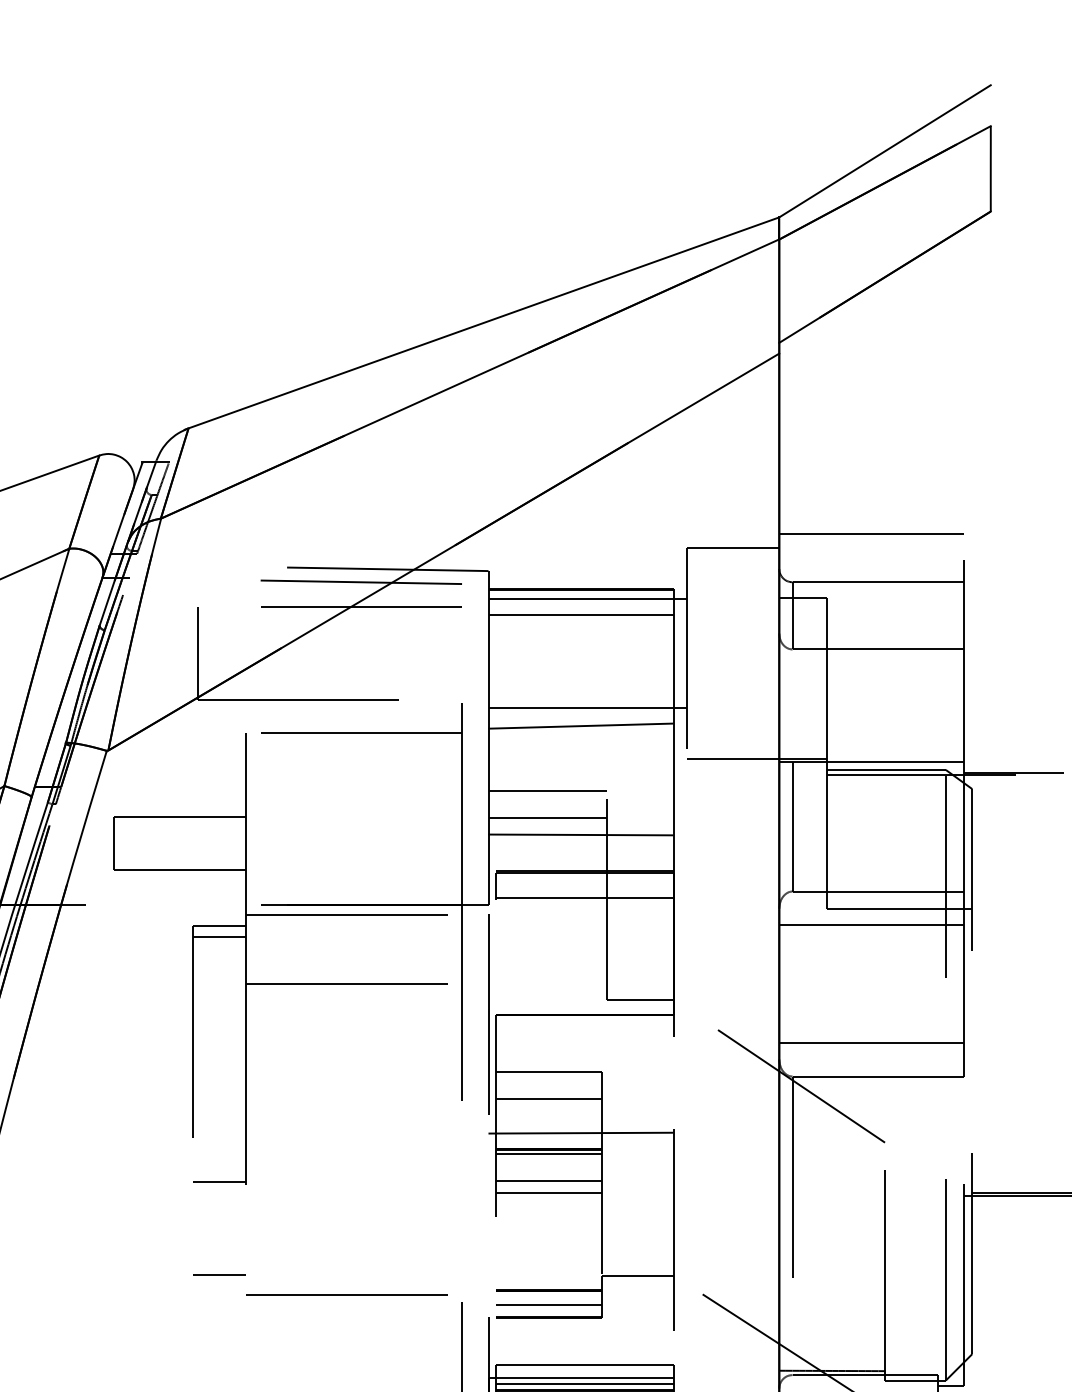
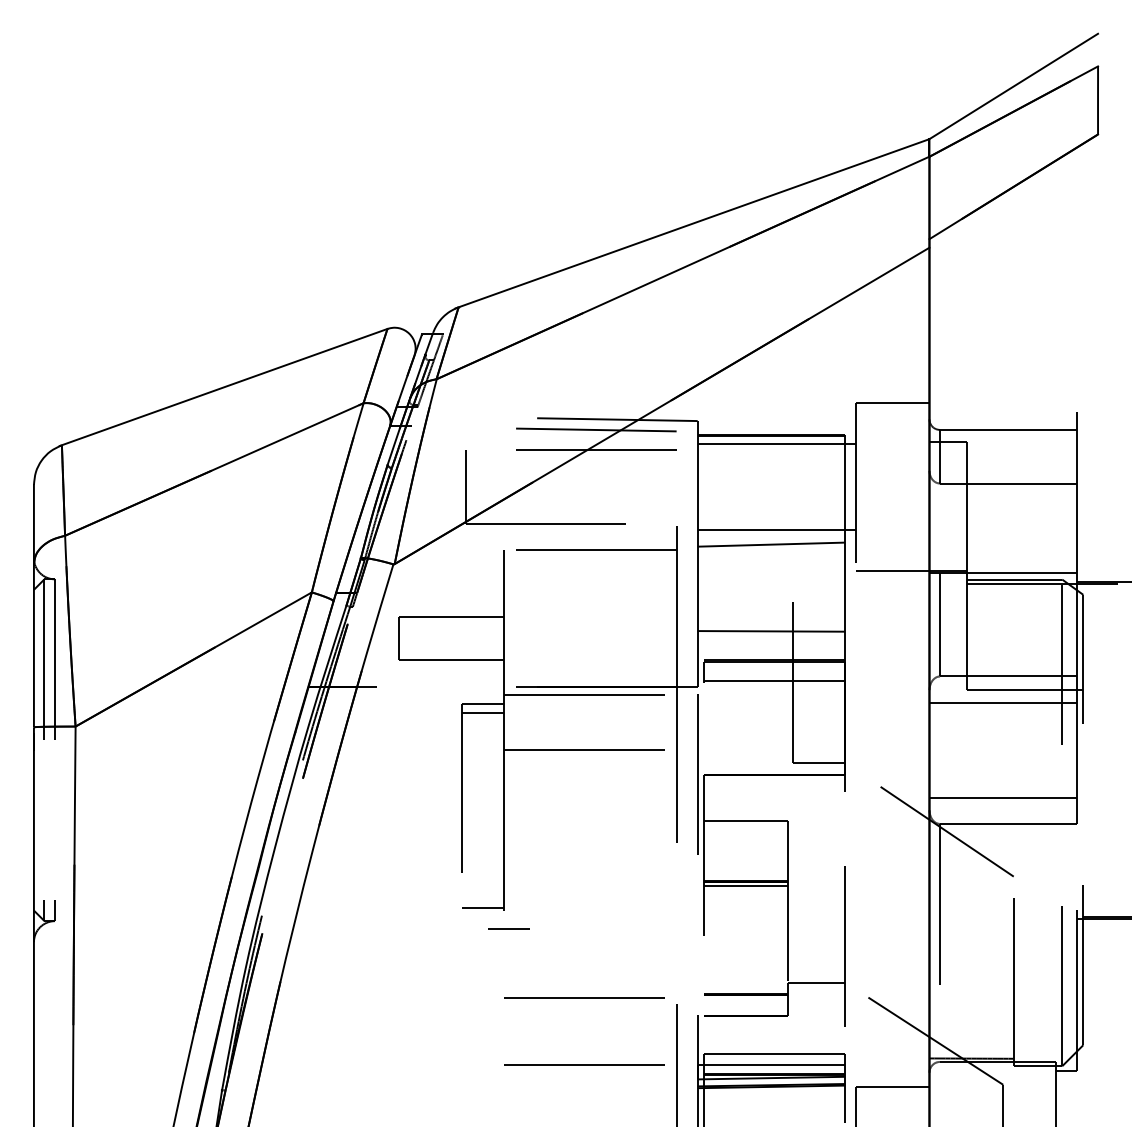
line: (870, 533) -> (1002, 391), removed
line: (581, 615) -> (771, 456), removed
line: (547, 791) -> (744, 596), removed
line: (547, 817) -> (744, 617), removed
line: (549, 1098) -> (746, 841), removed
line: (581, 1132) -> (771, 868), removed
line: (549, 1181) -> (746, 907), removed
line: (549, 1192) -> (746, 916), removed
line: (218, 1274) -> (508, 928), moved
line: (549, 1305) -> (746, 1006), removed
line: (346, 1378) -> (584, 1064), added
line: (584, 1383) -> (774, 1068), removed

